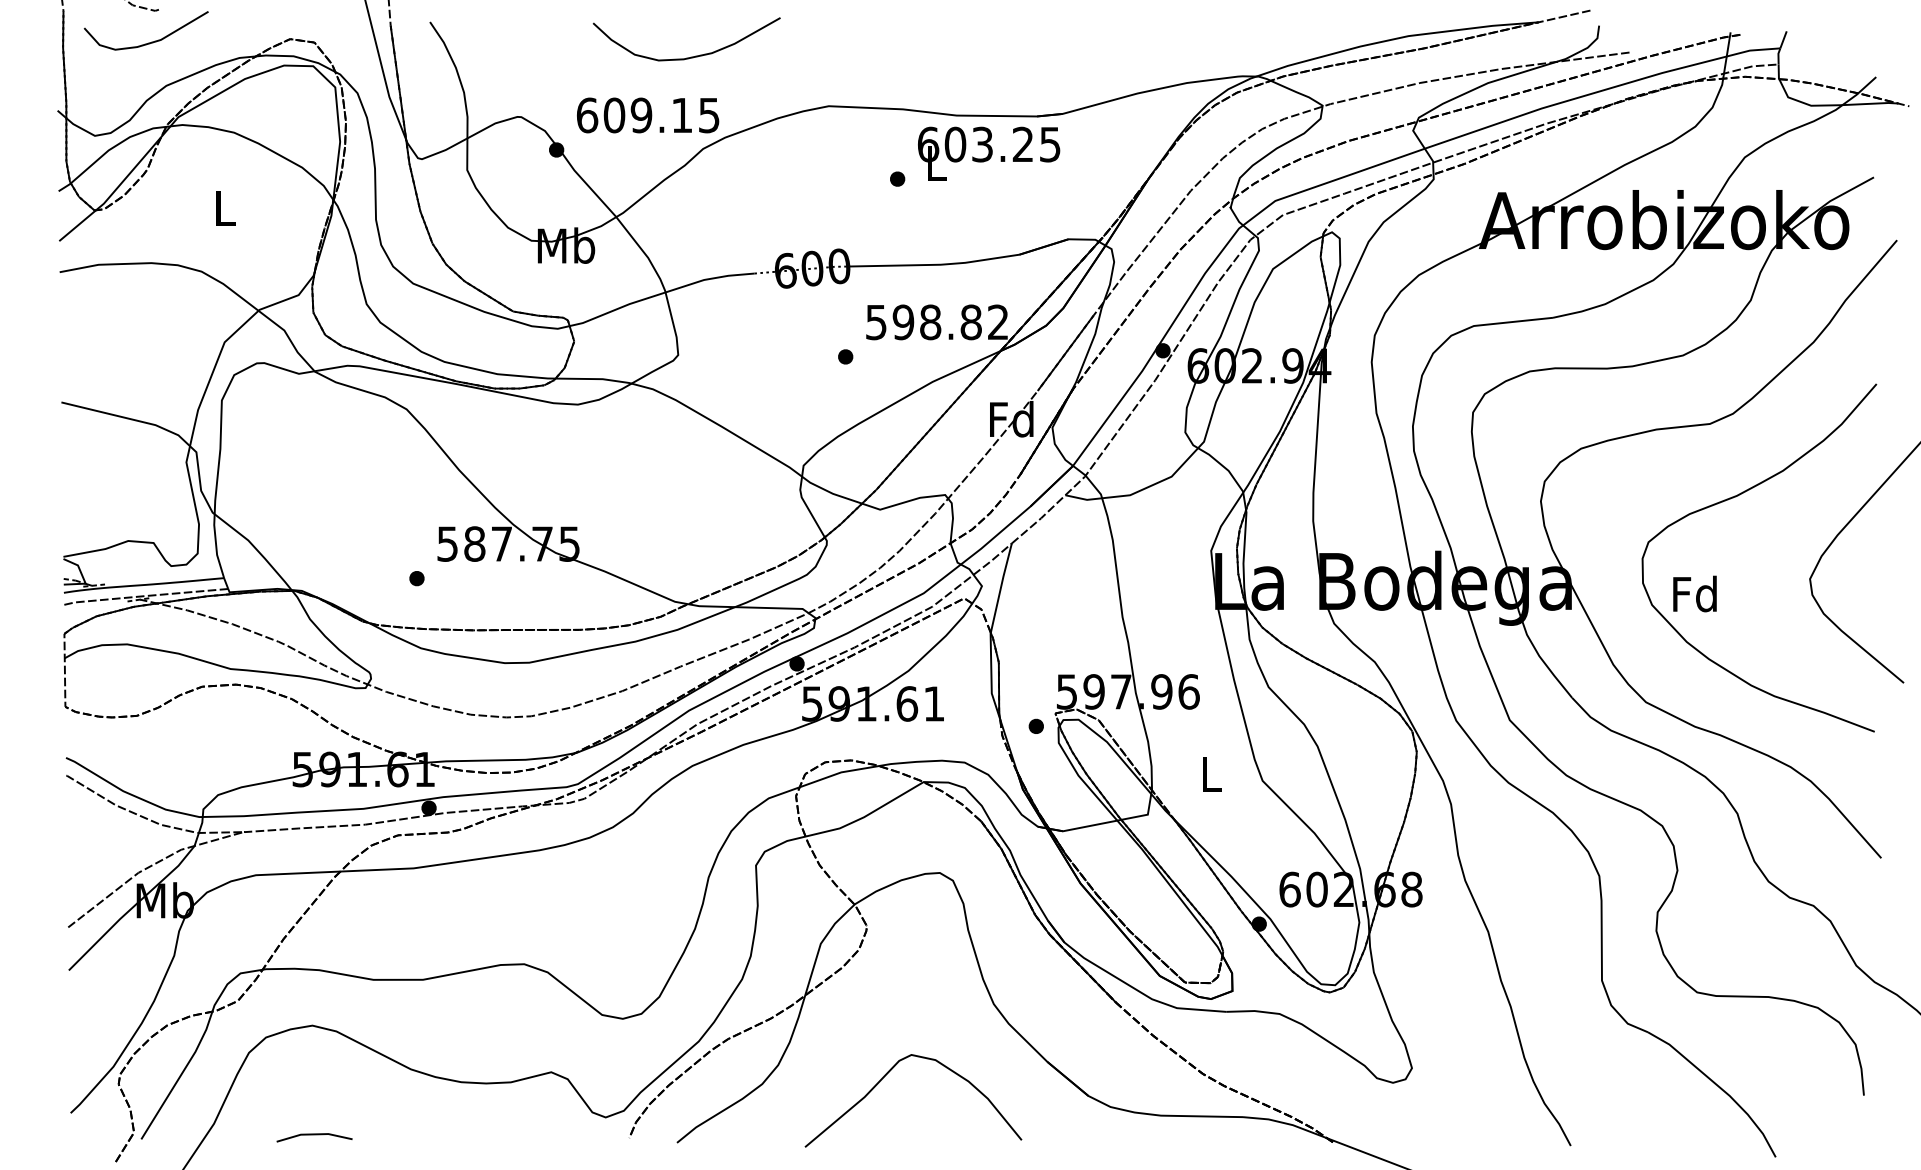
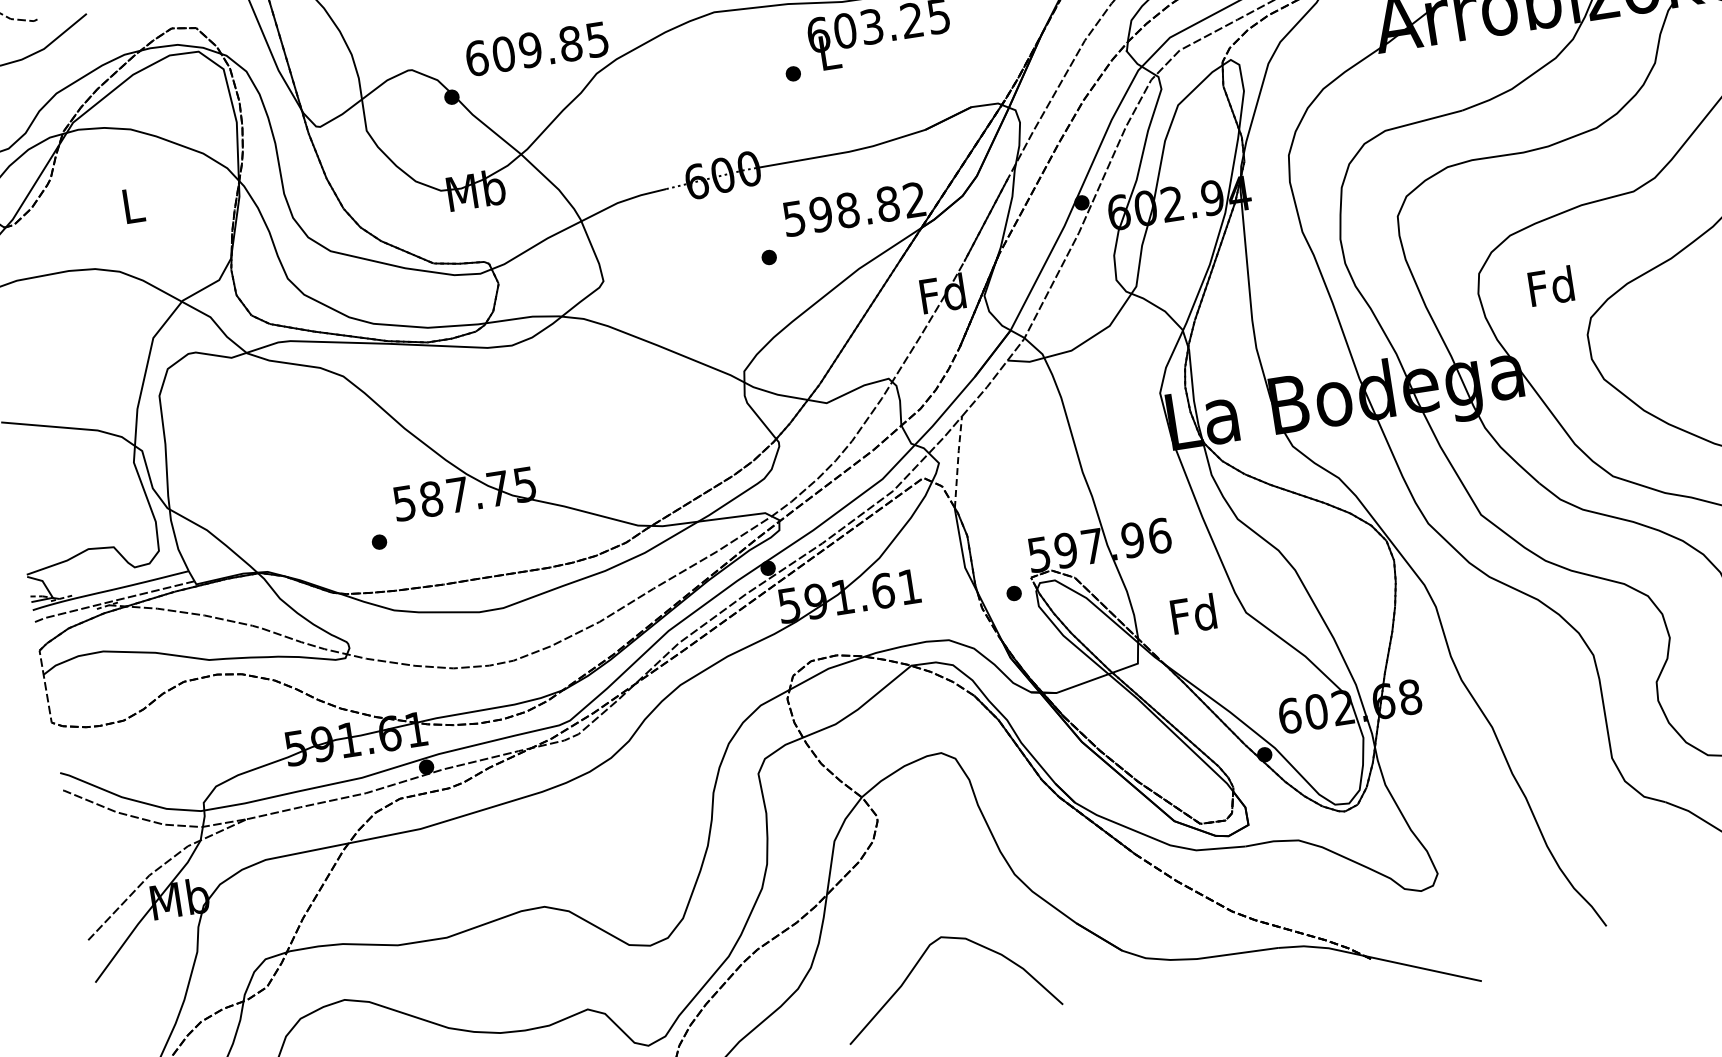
text: (681, 115) -> (570, 44), 609.15 -> 609.85
line: (1001, 587) -> (958, 461), solid -> dashed
text: (1694, 593) -> (1550, 285), moved
text: (1210, 774) -> (1193, 614), L -> Fd

